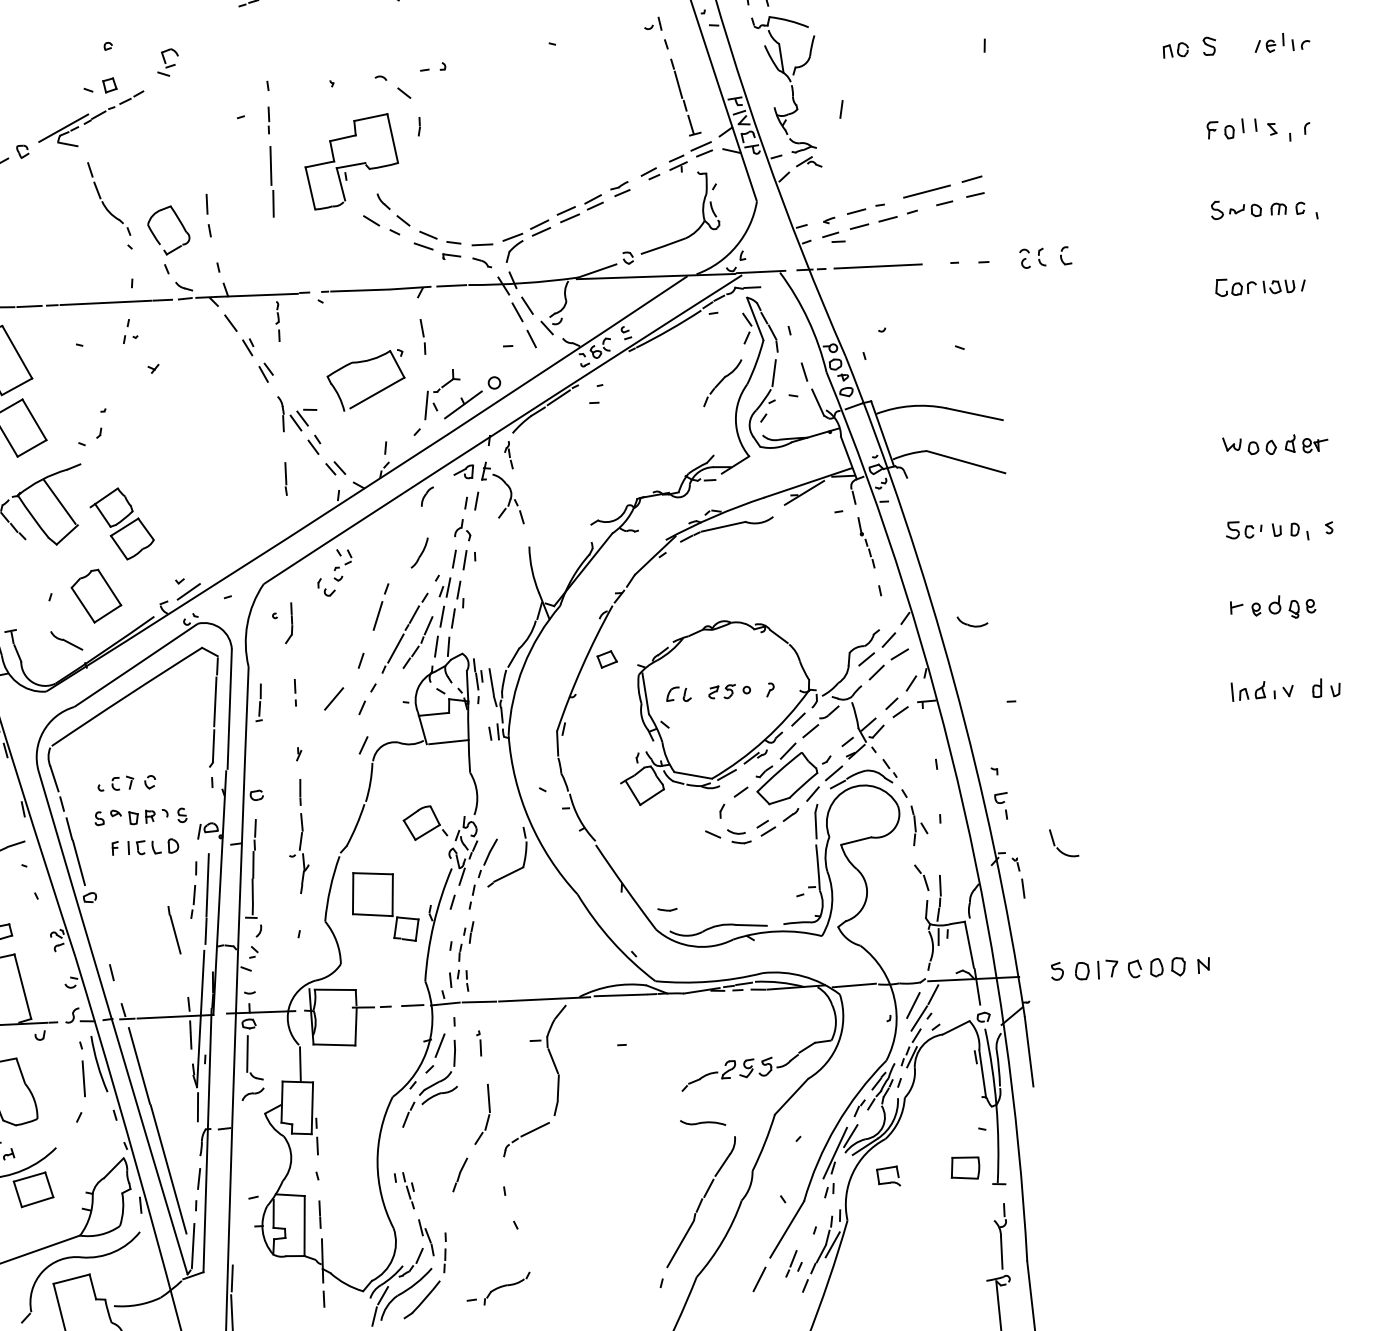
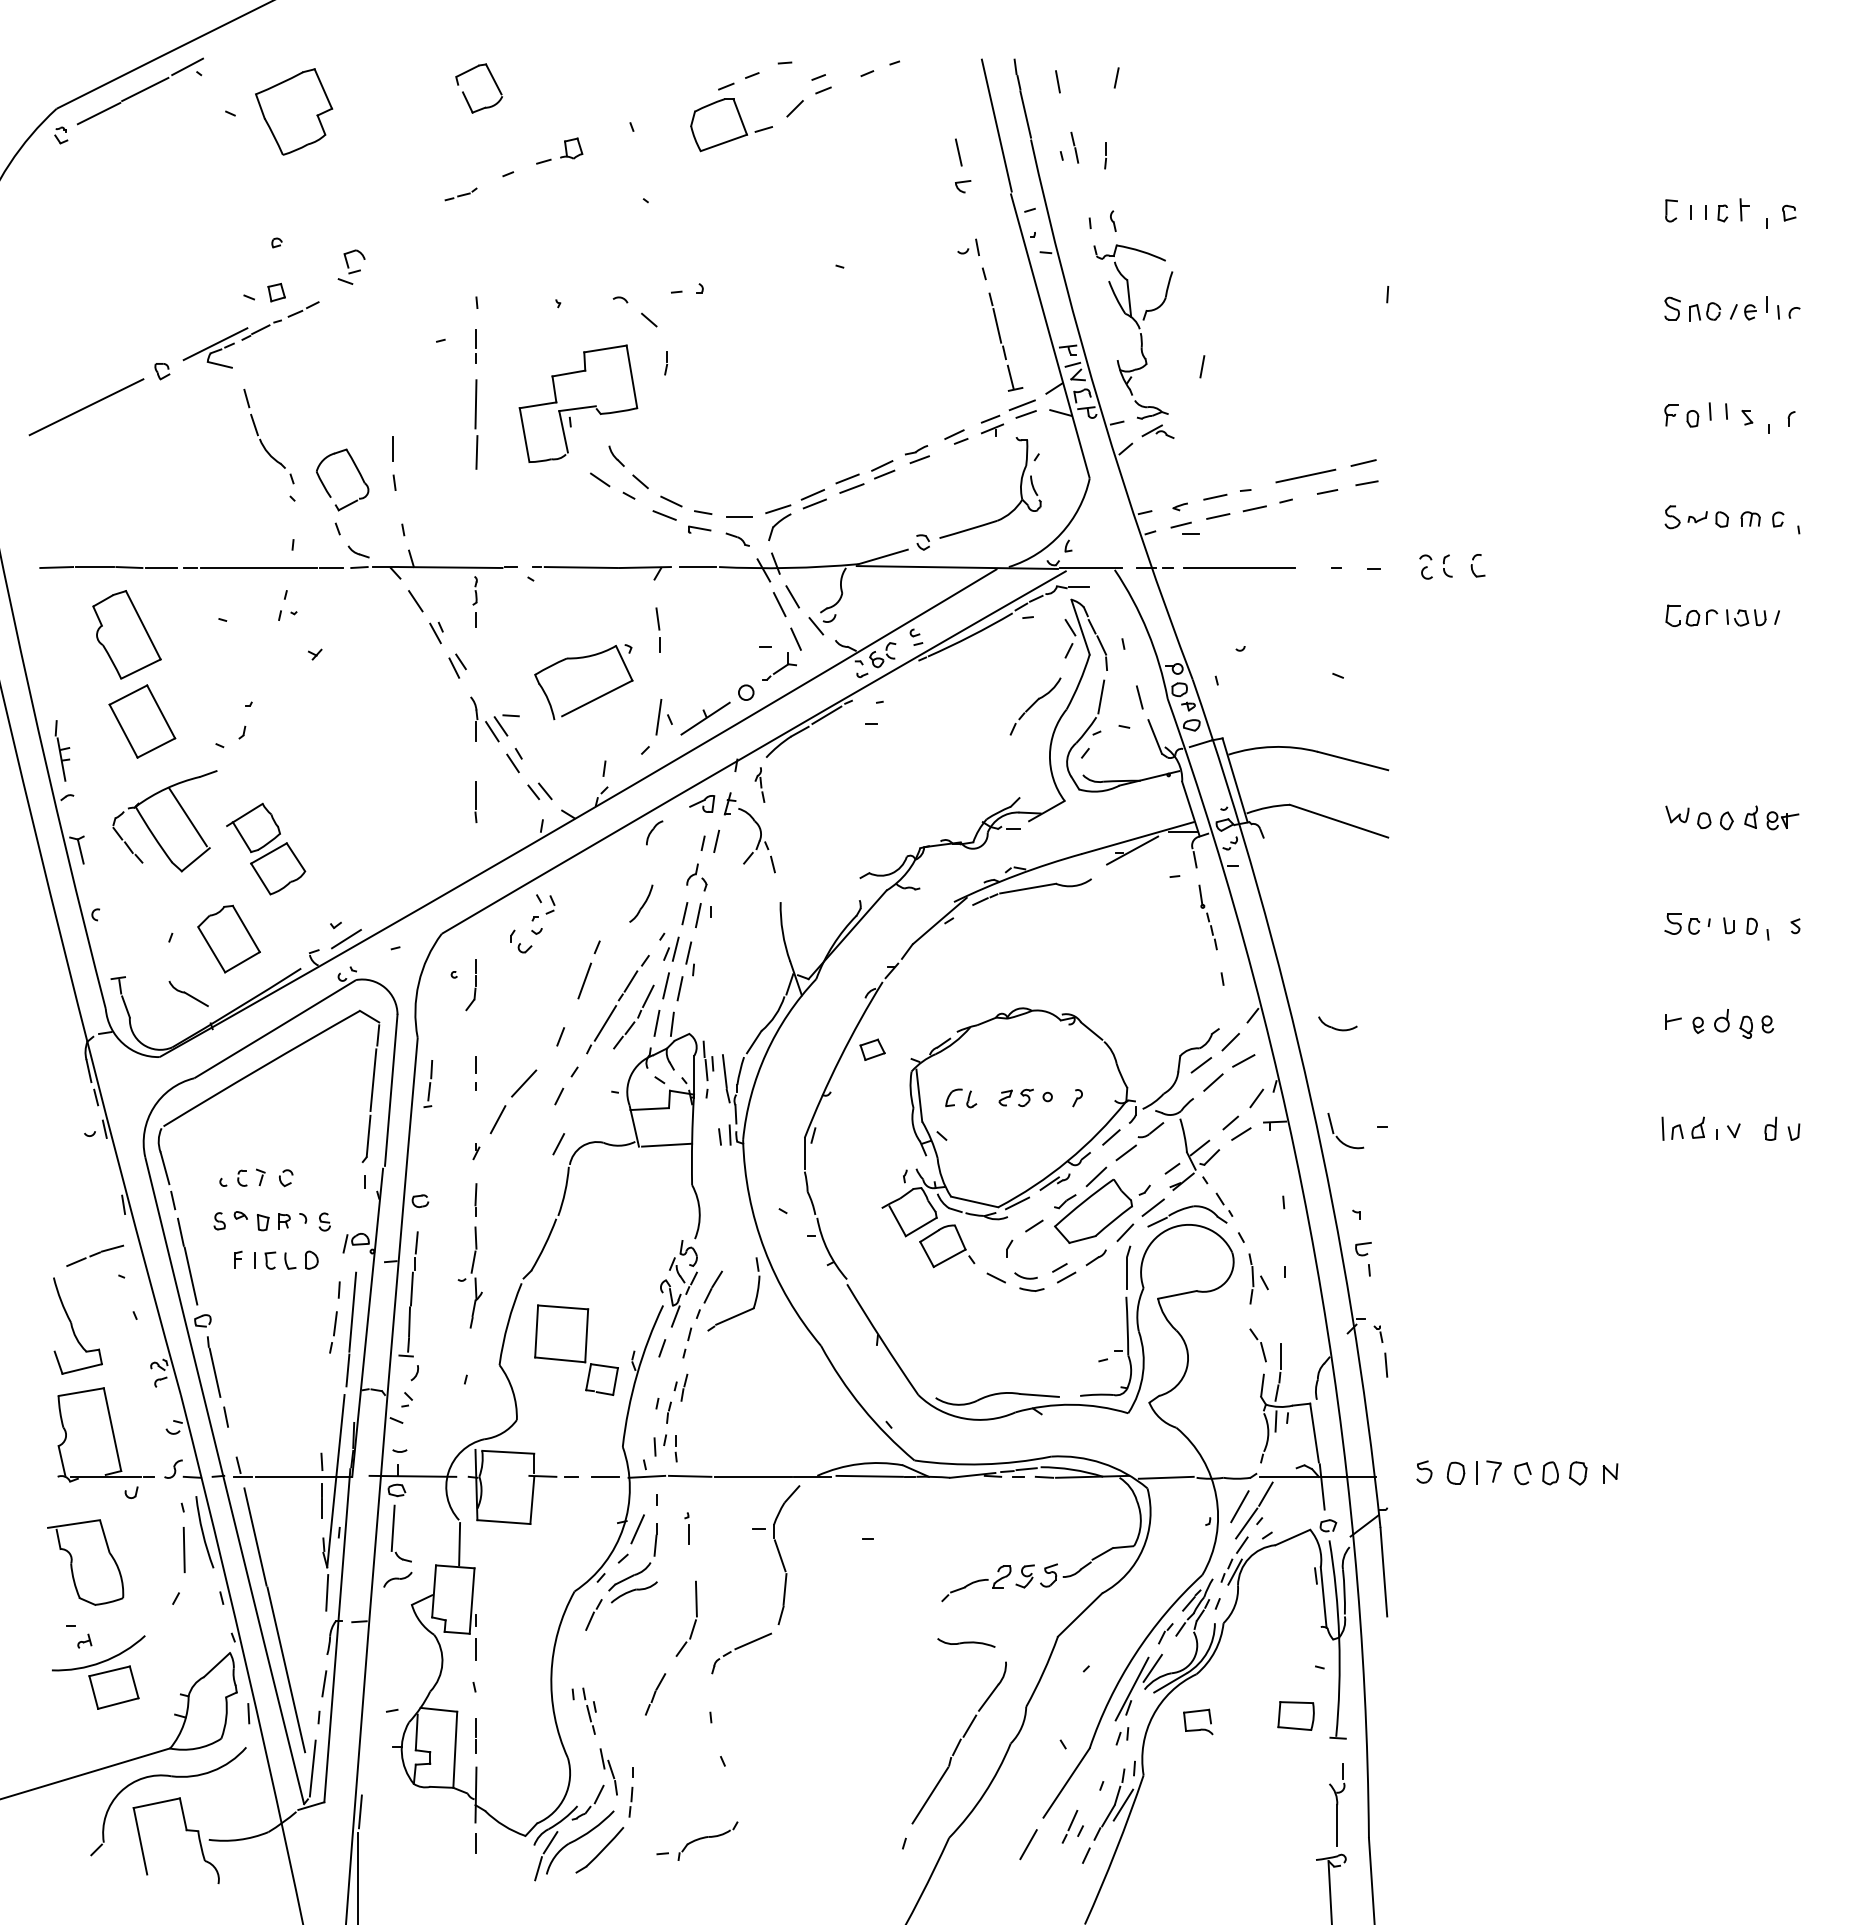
part: (1176, 50) -> (1705, 311), moved
part: (446, 381) -> (779, 666), moved
line: (314, 728) -> (497, 1119), added
part: (425, 823) -> (947, 1246), moved
part: (1058, 848) -> (1338, 1137), moved
part: (667, 909) -> (933, 1370), removed
line: (174, 929) -> (214, 1366), moved

